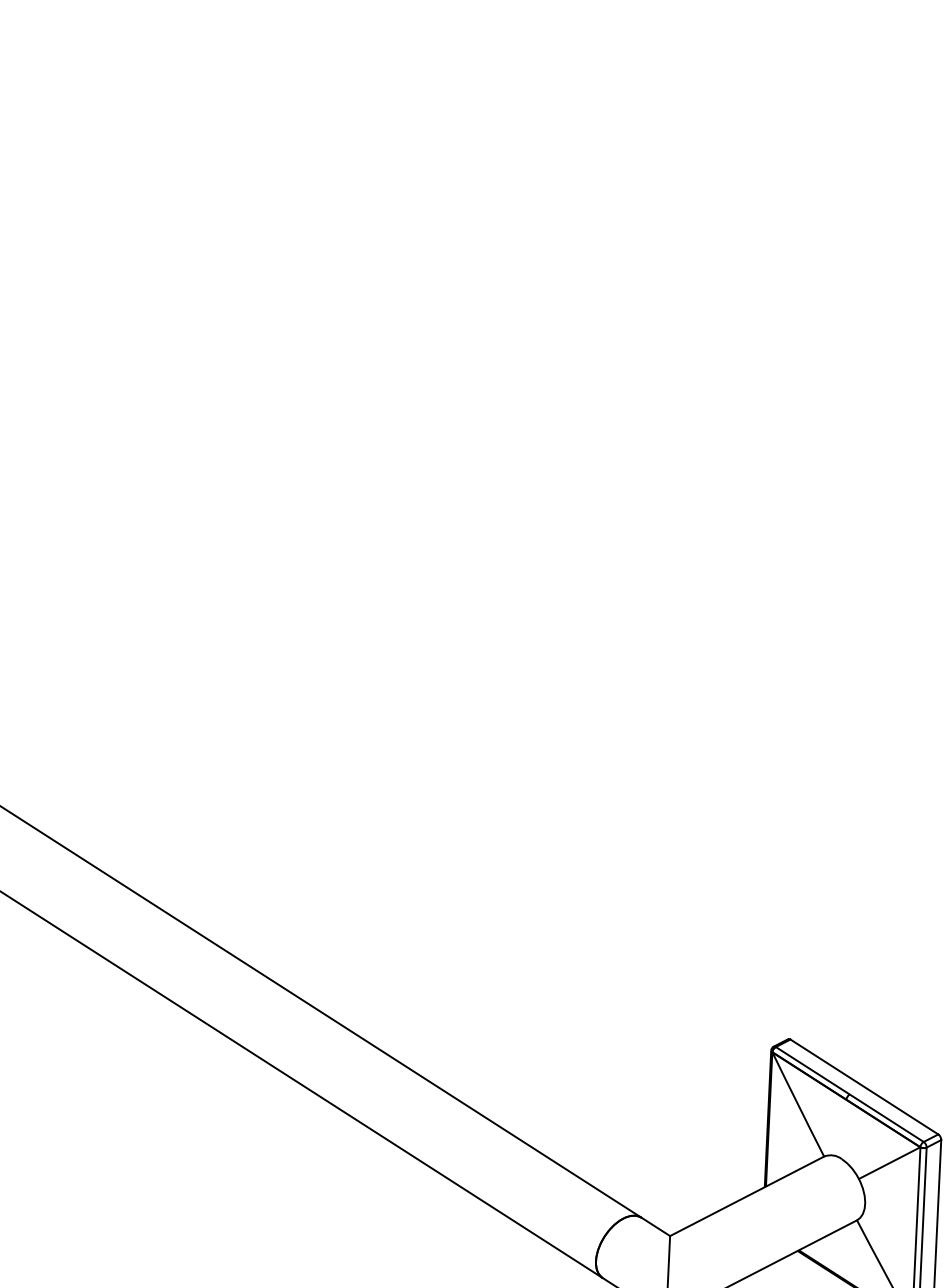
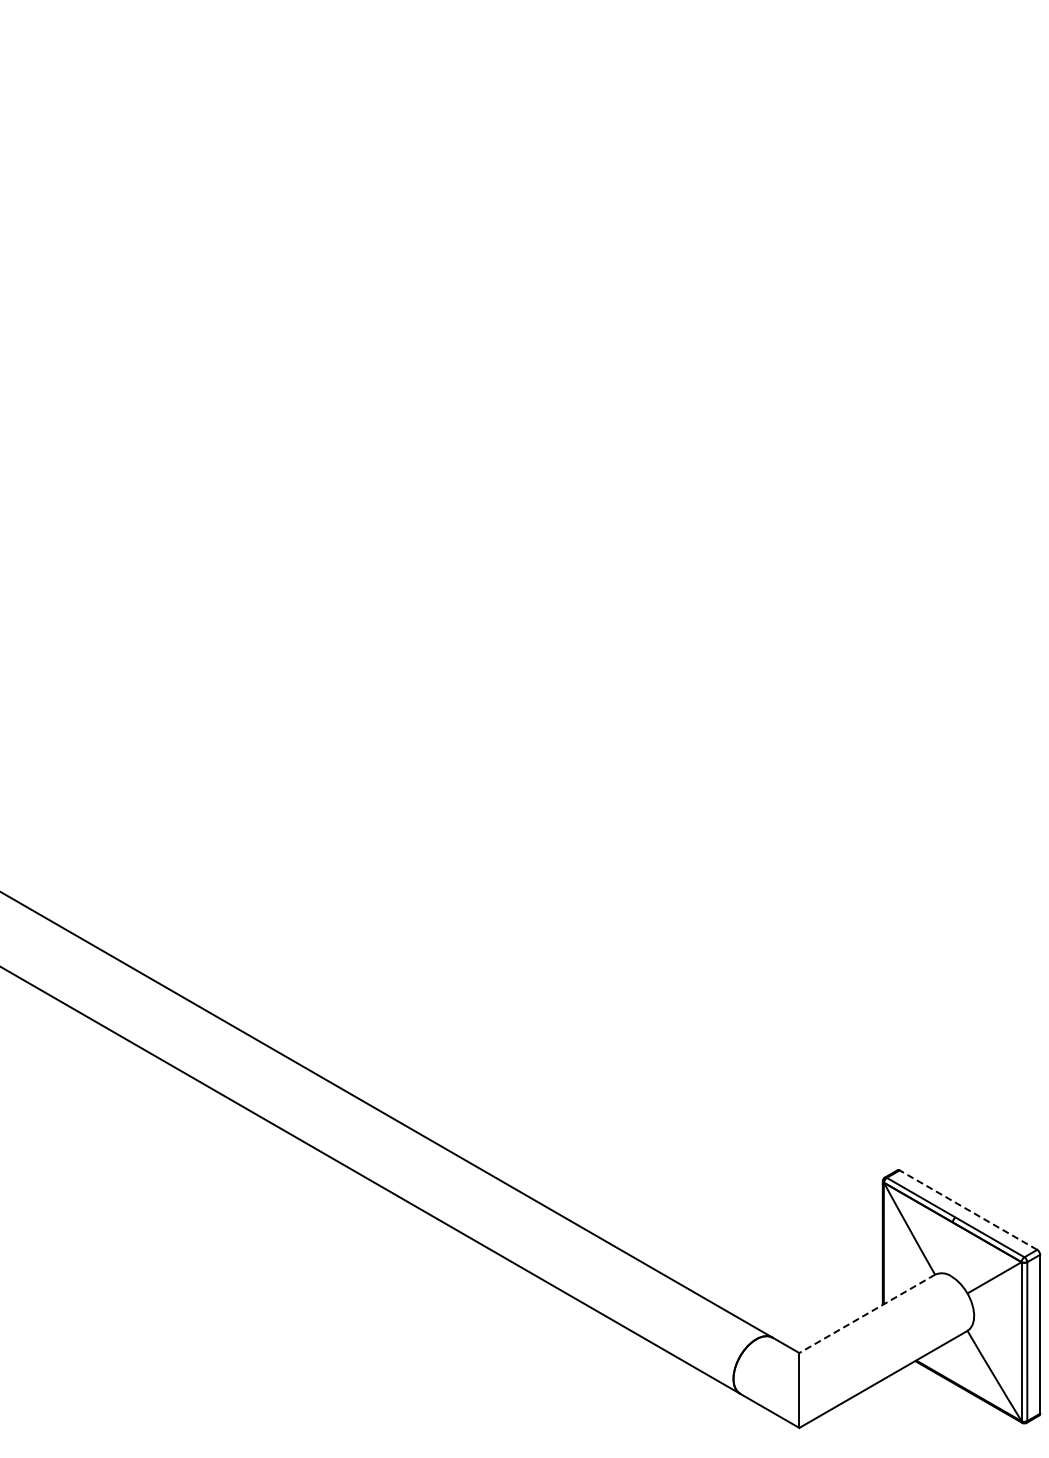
line: (864, 1086) -> (968, 1209), solid -> dashed
line: (746, 1196) -> (866, 1314), solid -> dashed

